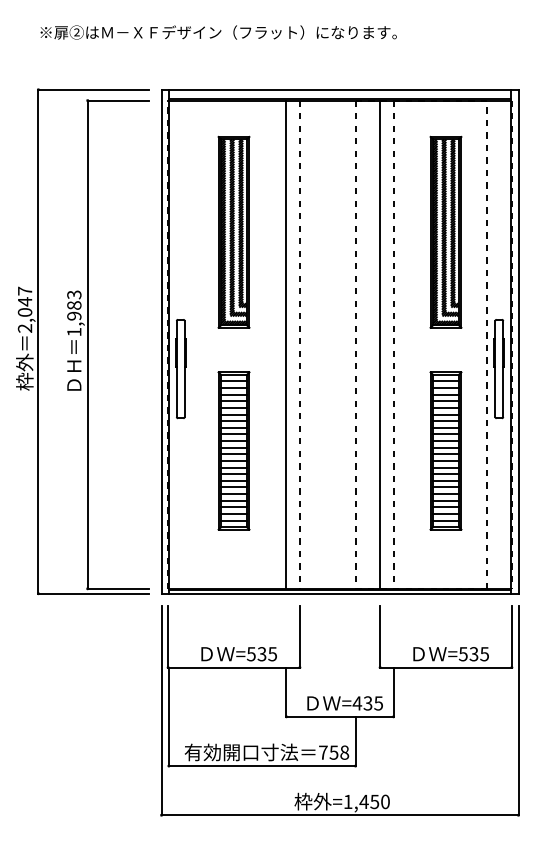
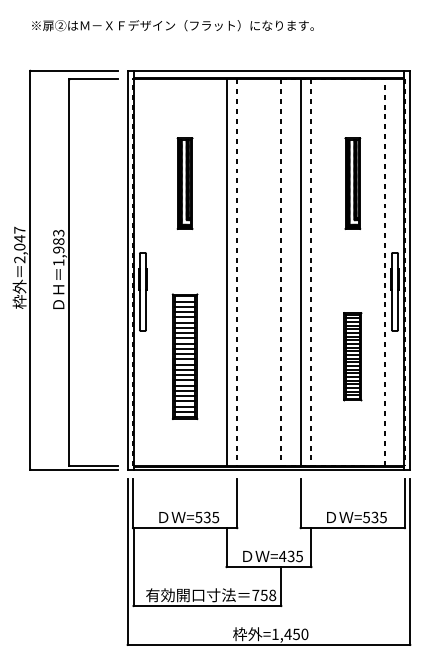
part: (233, 231) -> (184, 183), size x0.6
part: (445, 231) -> (352, 183), size x0.6
part: (445, 450) -> (352, 356), size x0.7

